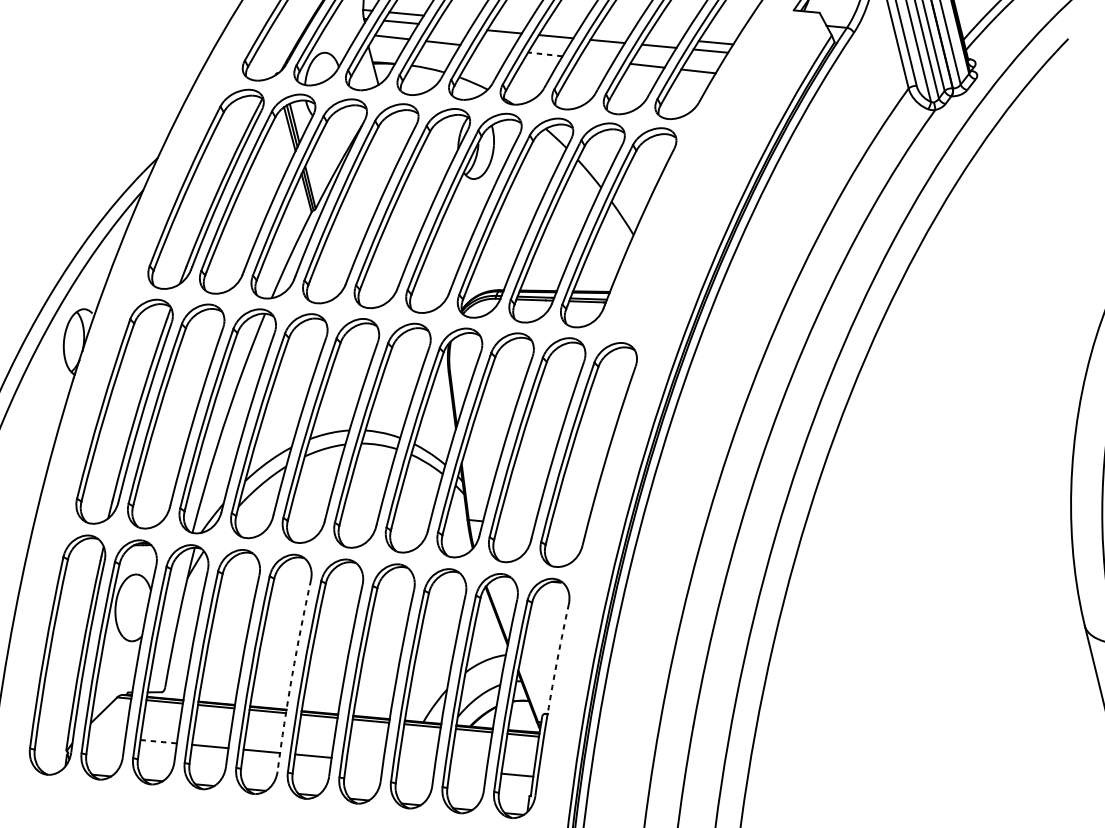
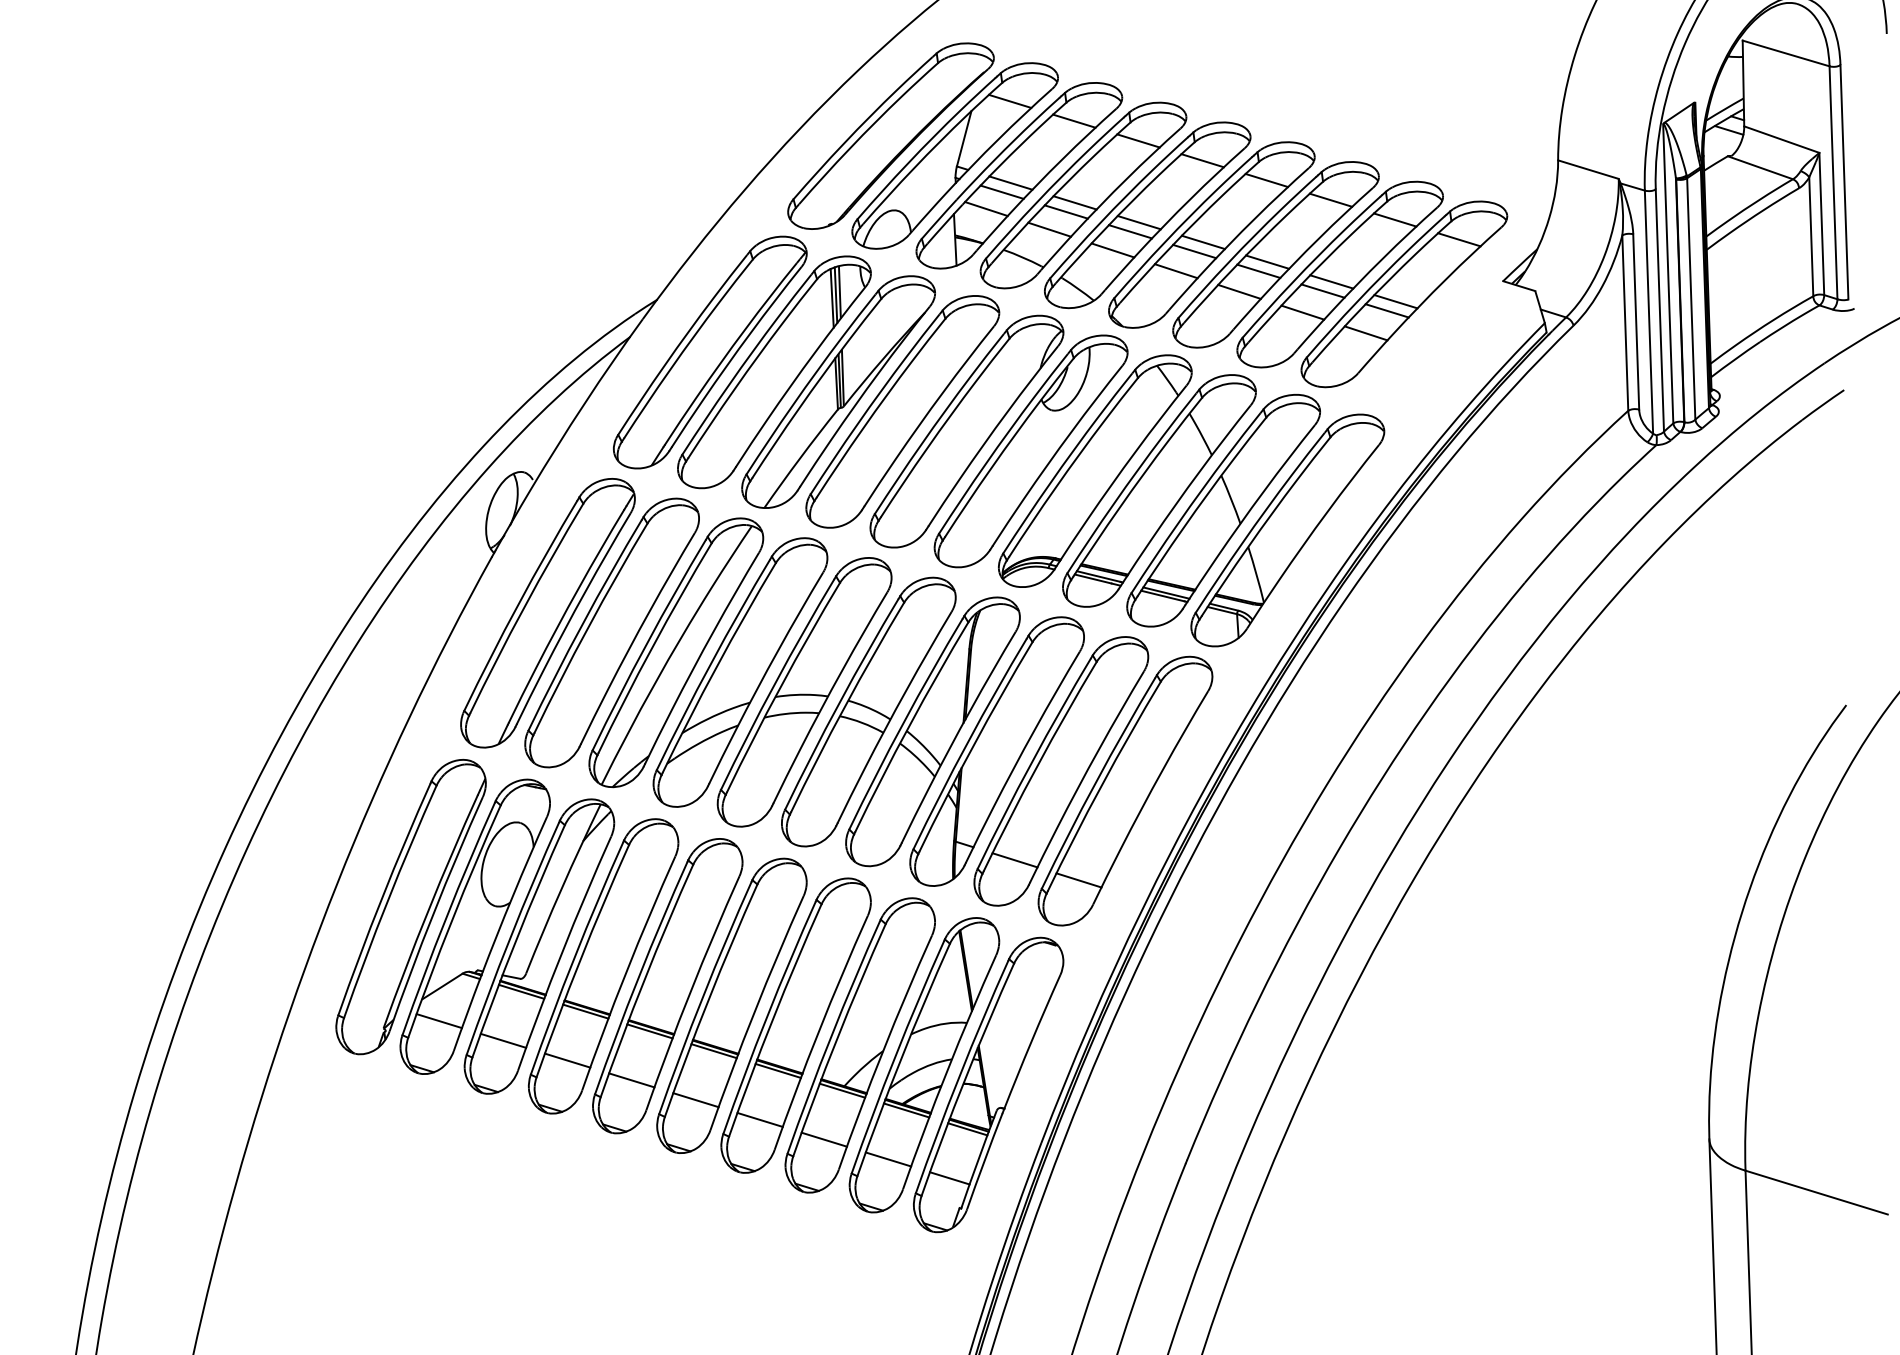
line: (457, 18) -> (1074, 202), added
line: (509, 23) -> (1138, 222), added
line: (452, 26) -> (1065, 211), added
line: (560, 28) -> (1202, 242), added
line: (612, 32) -> (1267, 261), added
line: (664, 37) -> (1331, 281), added
line: (493, 48) -> (1112, 250), added
line: (544, 54) -> (1175, 271), dashed -> solid
line: (596, 59) -> (1239, 291), added
part: (670, 232) -> (1287, 530), added
line: (516, 524) -> (1014, 860), added
line: (567, 529) -> (1078, 880), added
arc: (557, 658) -> (1031, 1041), dashed -> solid
arc: (292, 675) -> (690, 992), dashed -> solid
line: (106, 737) -> (438, 1021), added
line: (158, 741) -> (503, 1040), dashed -> solid
line: (364, 760) -> (759, 1119), added
line: (416, 765) -> (824, 1139), added
line: (468, 770) -> (888, 1159), added

